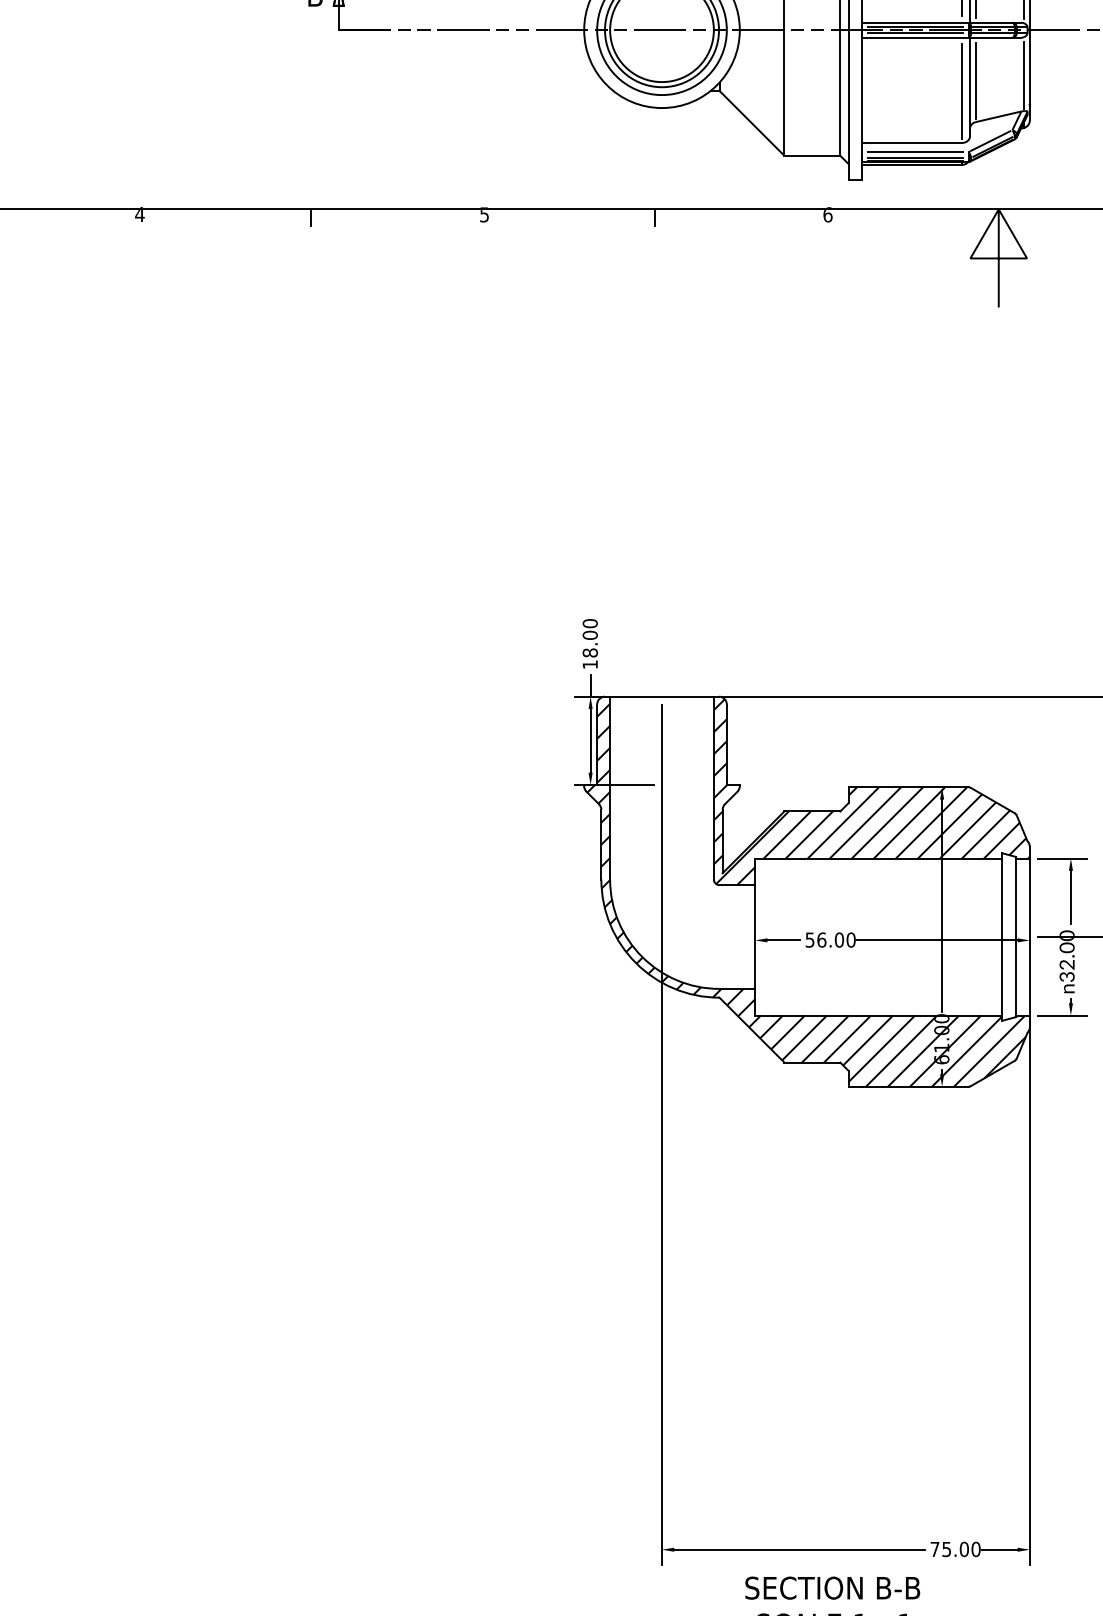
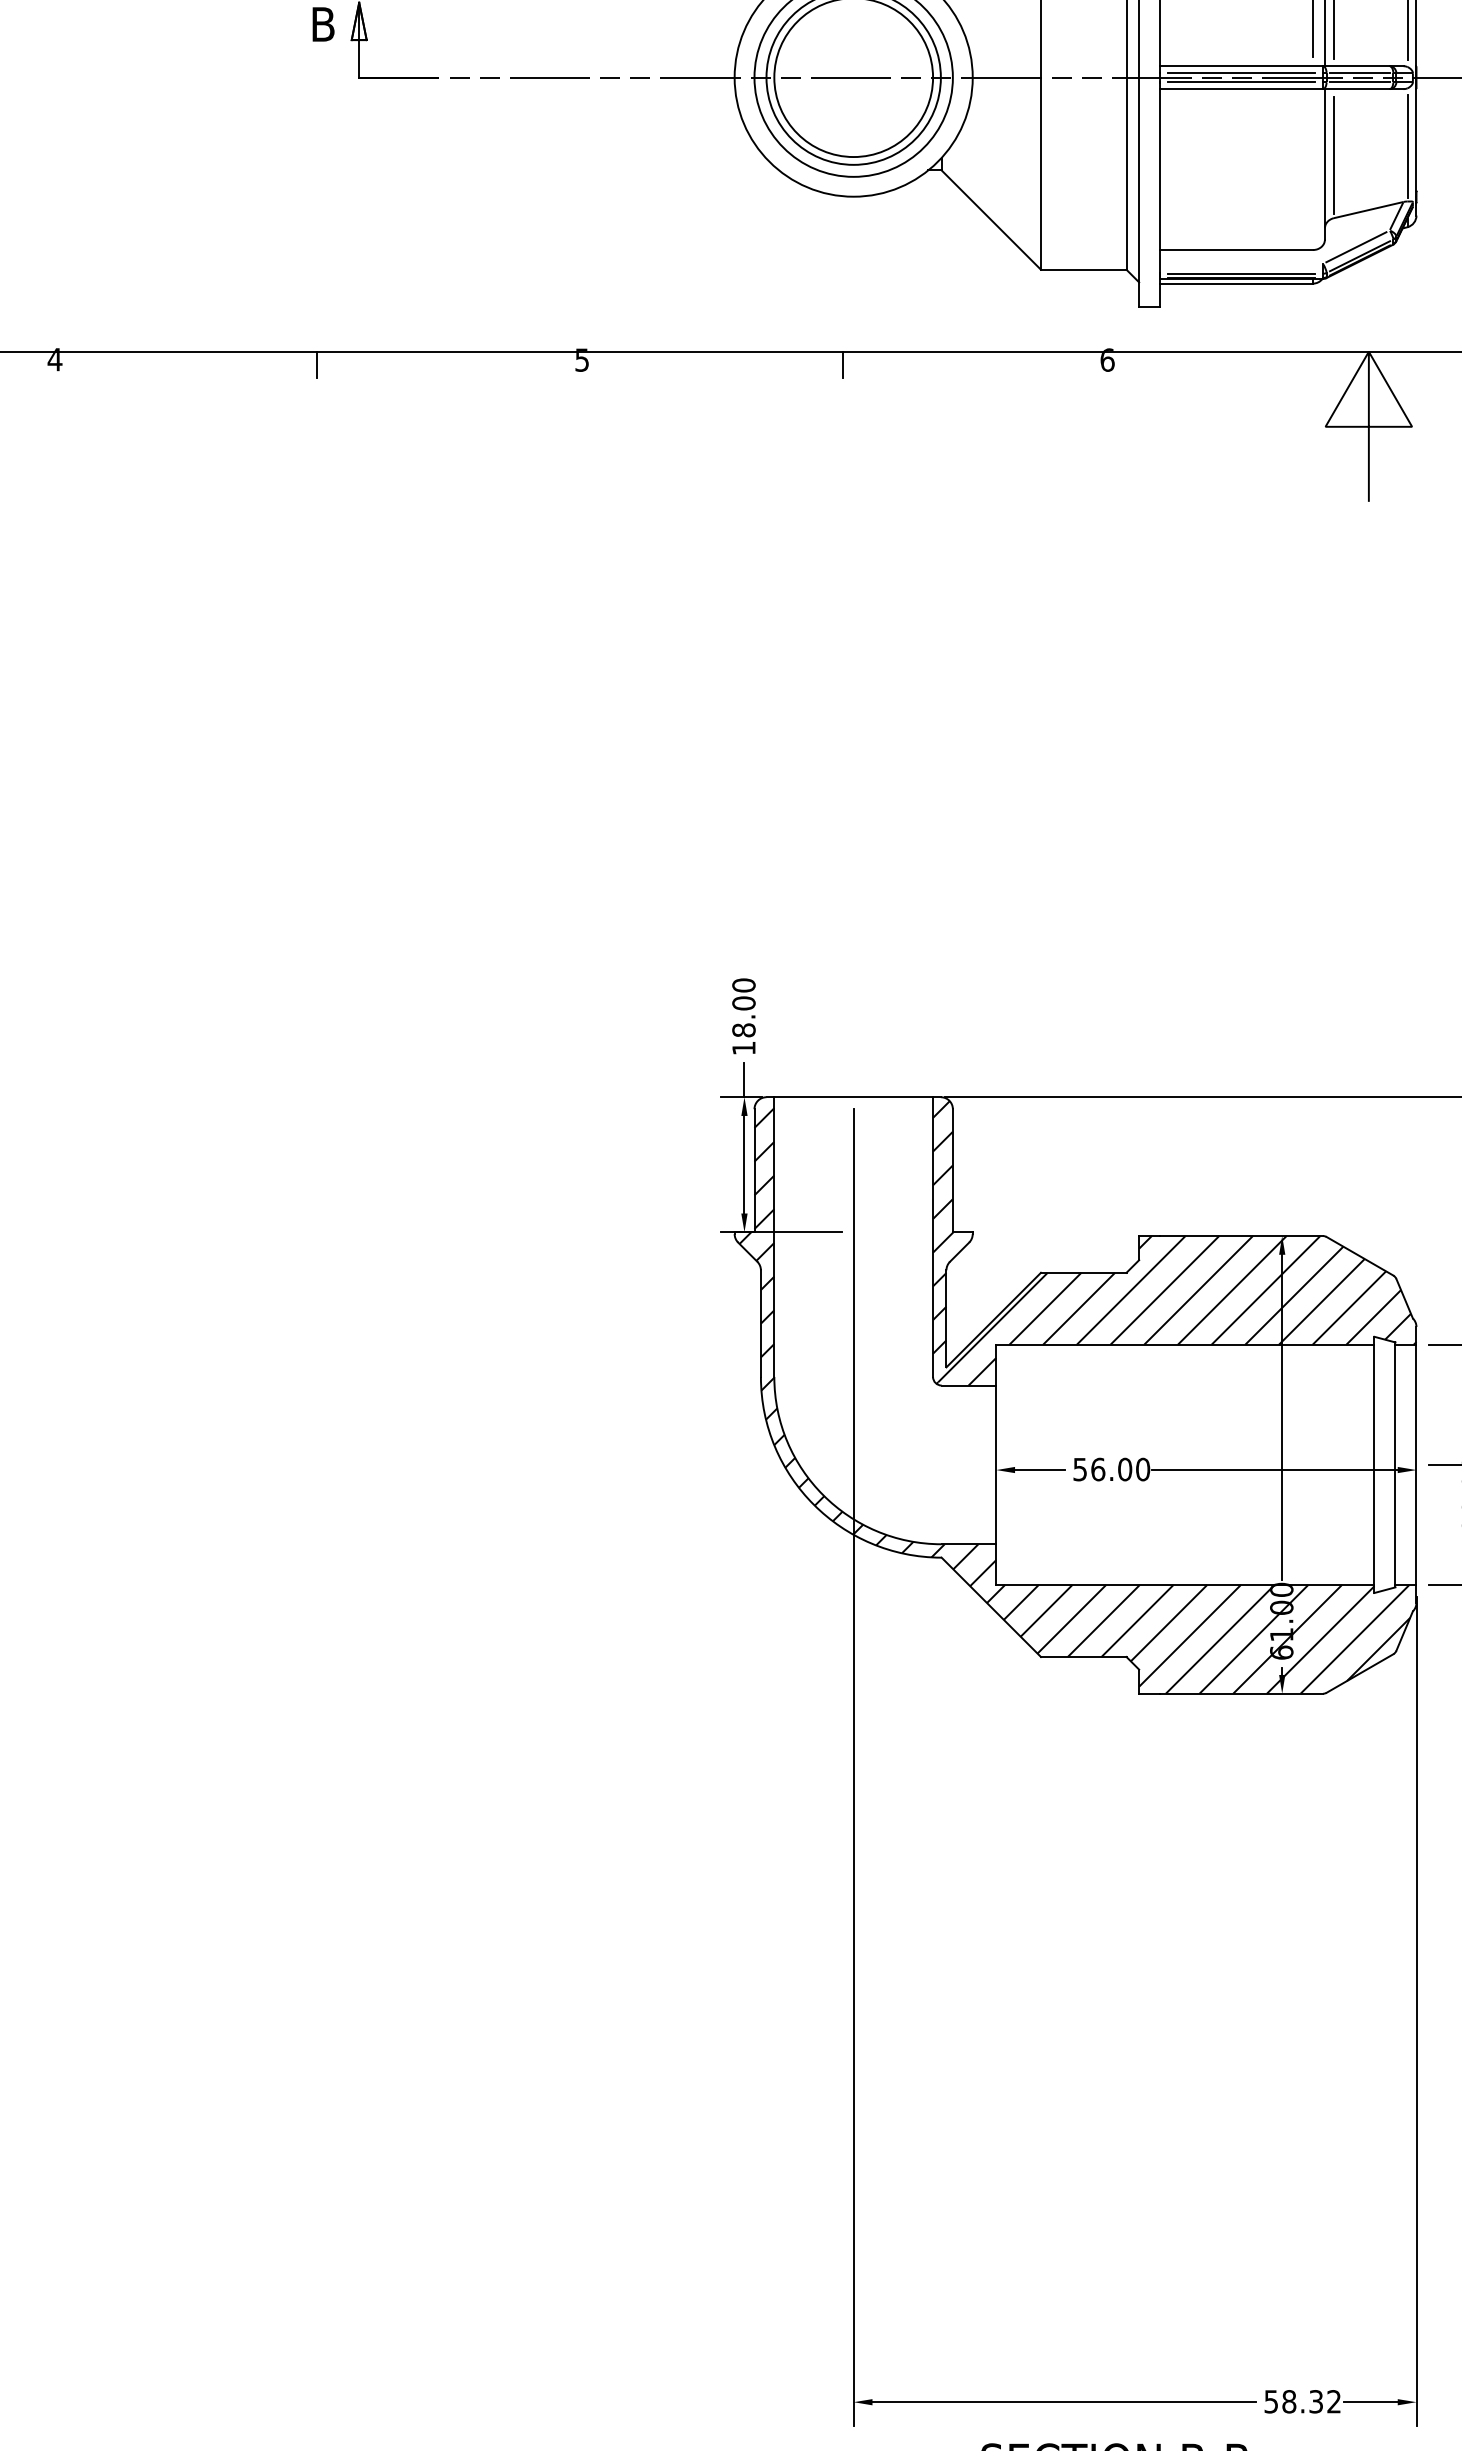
line: (962, 91) -> (1313, 171), removed
line: (915, 151) -> (1241, 263), removed
text: (955, 1549) -> (1302, 2401), 75.00 -> 58.32

